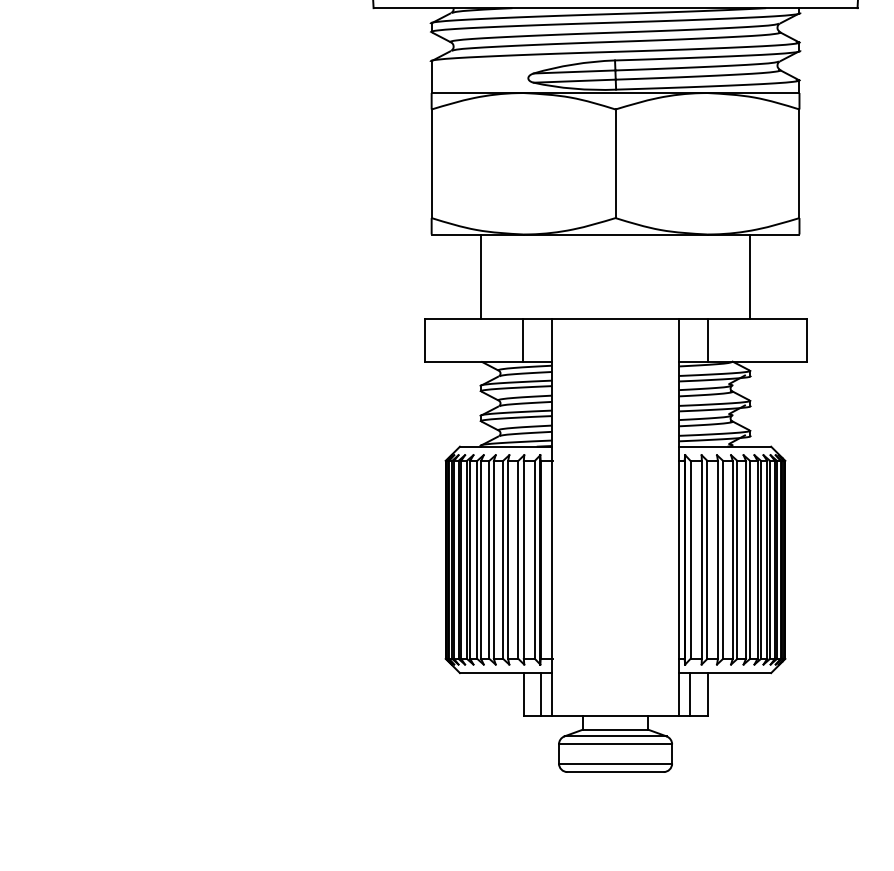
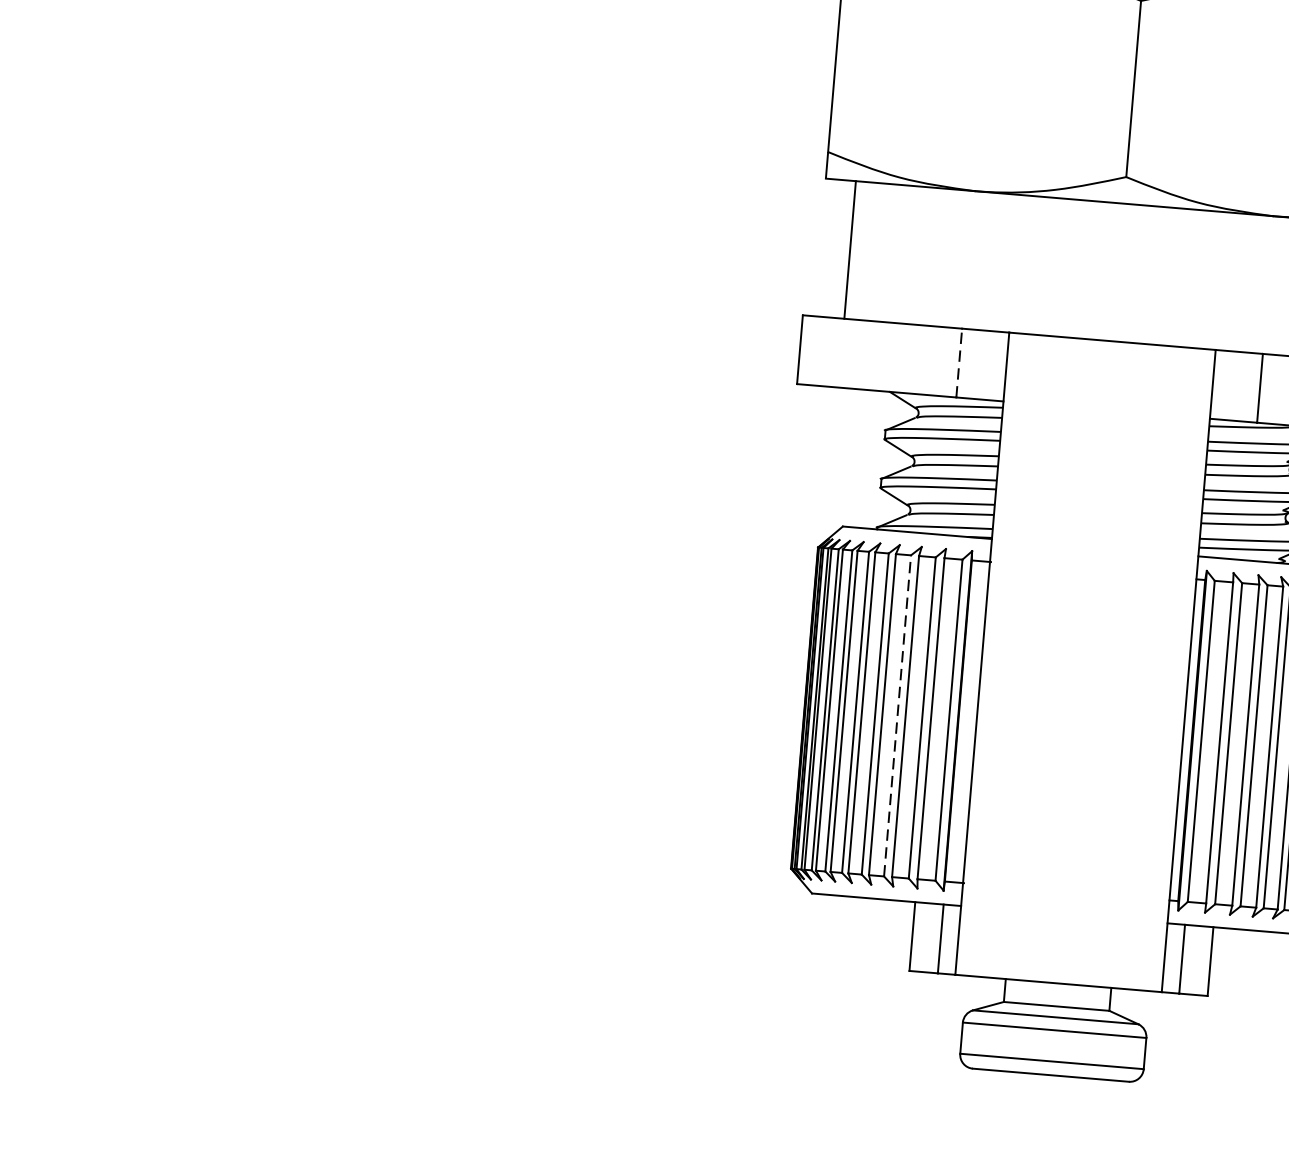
line: (481, 276) -> (850, 249), moved
line: (522, 340) -> (958, 362), solid -> dashed
line: (503, 559) -> (898, 715), solid -> dashed

